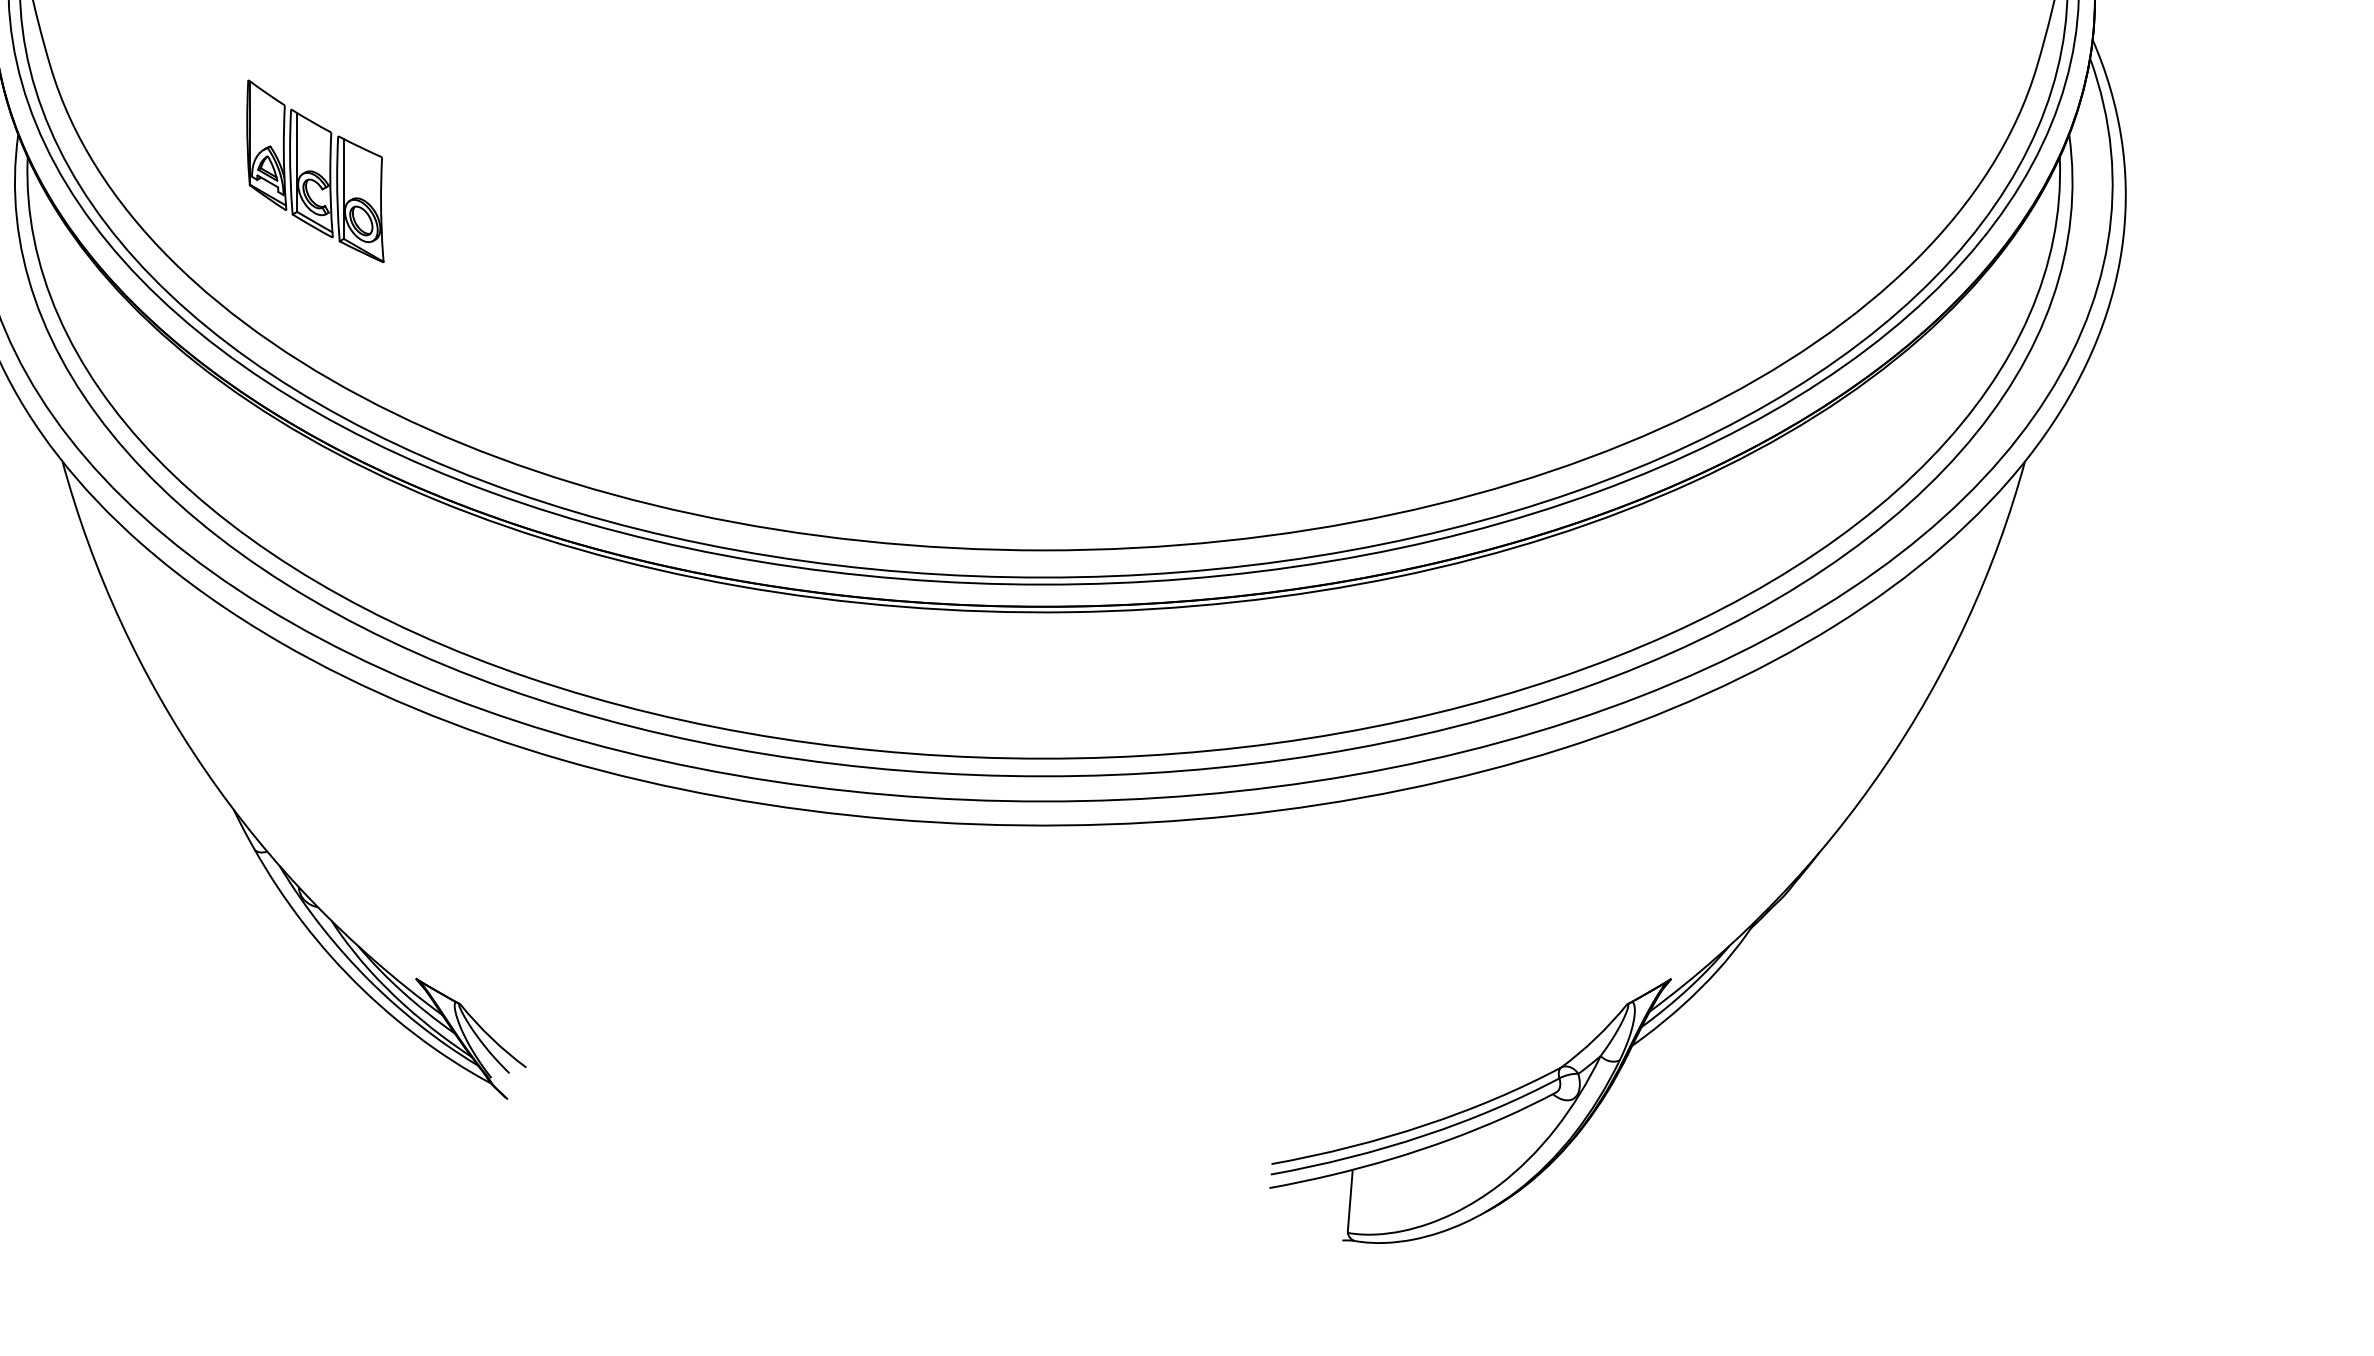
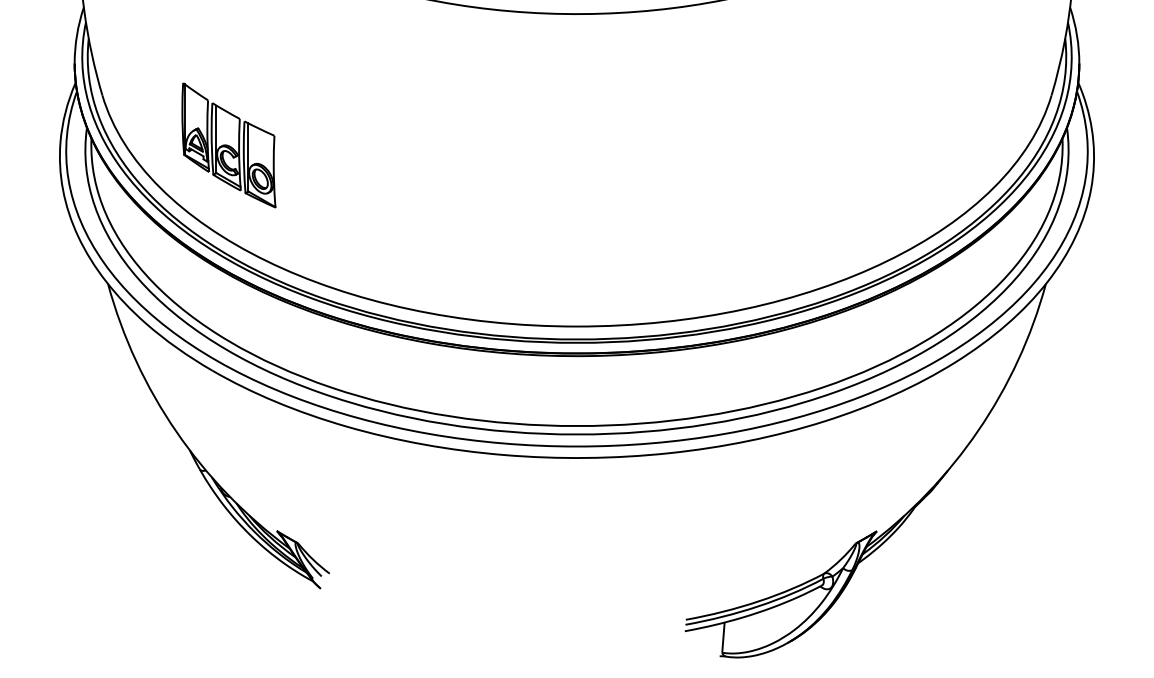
part: (314, 171) -> (228, 145), size x1.43

